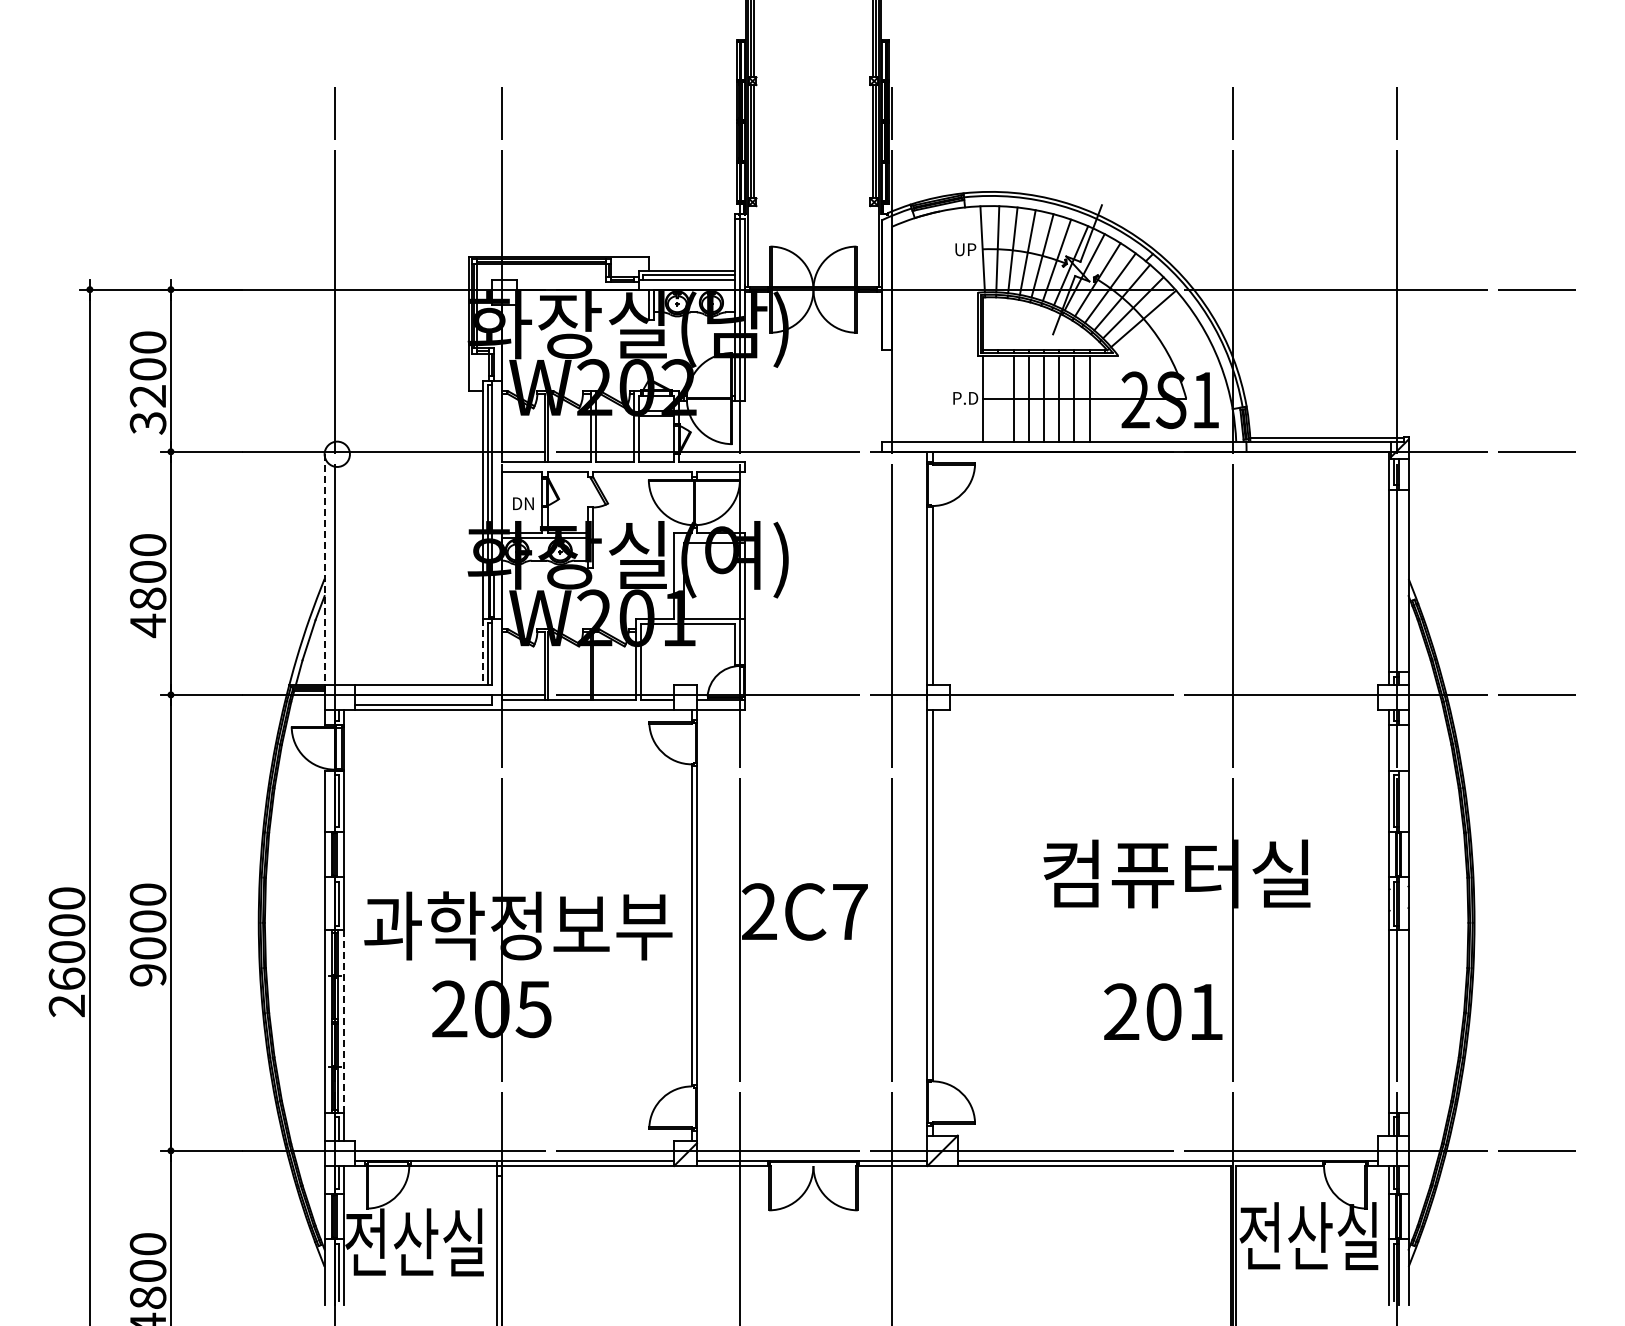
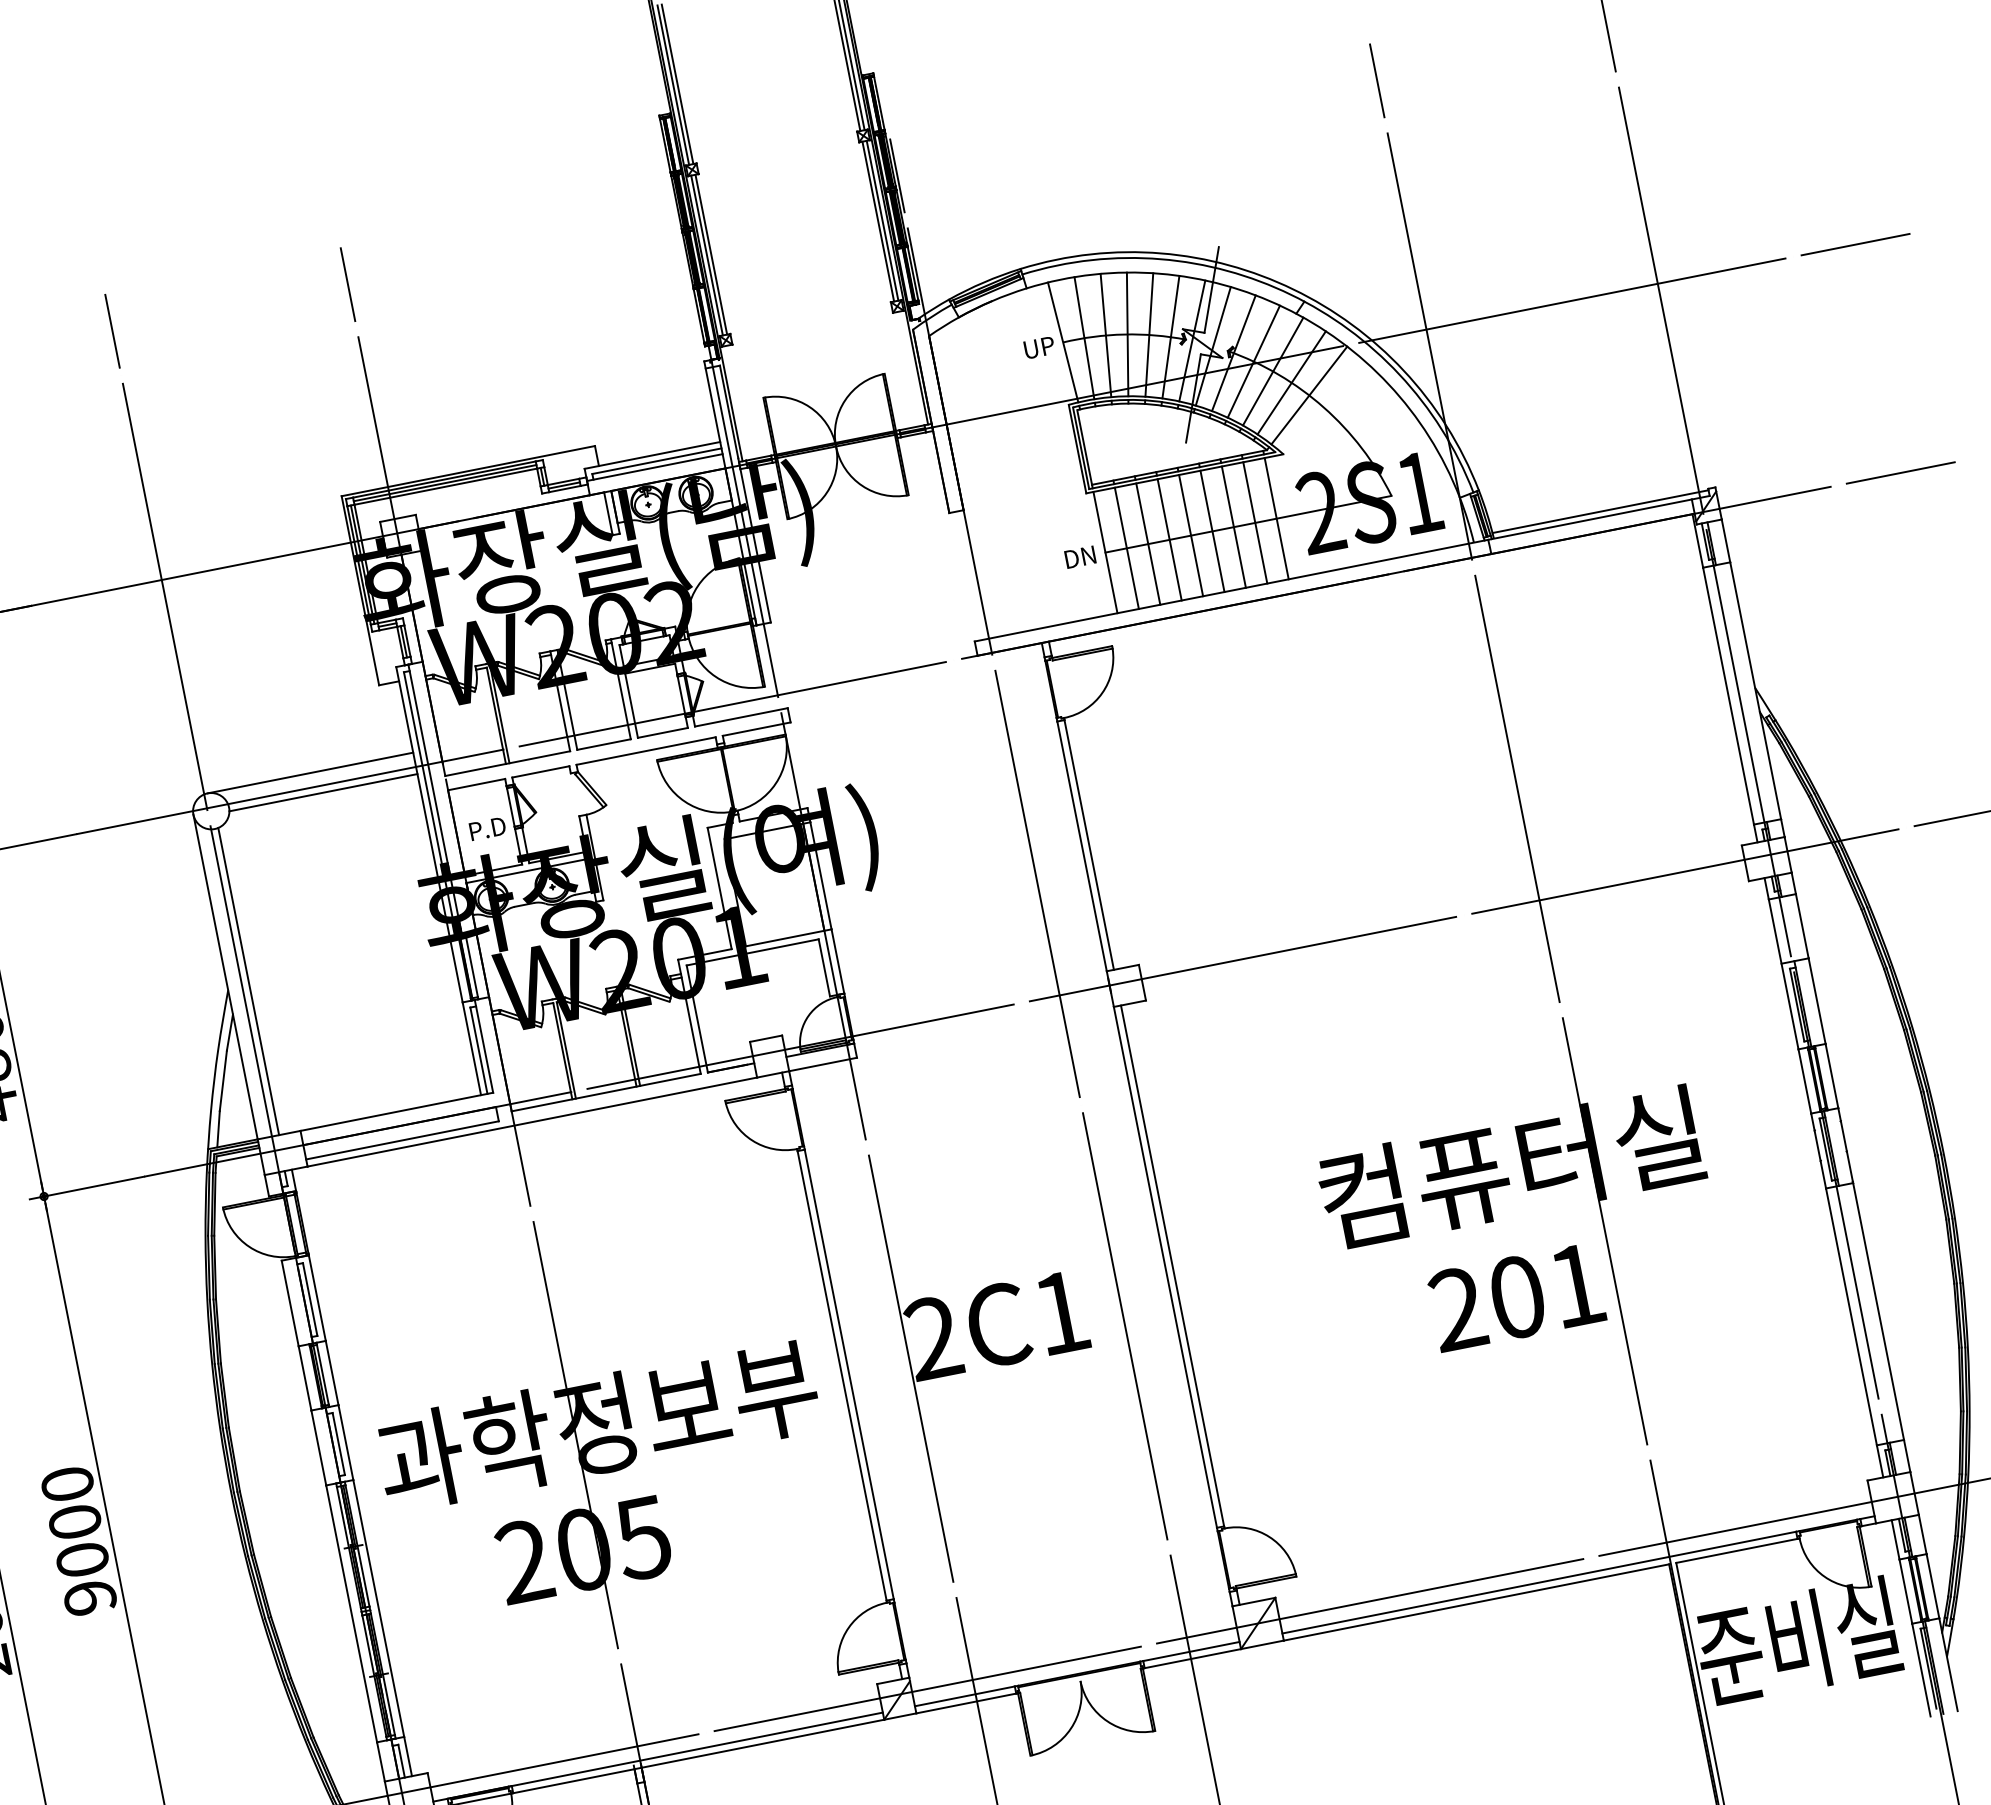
text: (965, 398) -> (1080, 557), P.D -> DN
line: (998, 398) -> (1127, 548), added
line: (1104, 398) -> (1276, 518), added
line: (410, 441) -> (310, 772), added
line: (416, 456) -> (323, 792), added
text: (523, 503) -> (487, 828), DN -> P.D
line: (324, 570) -> (225, 978), dashed -> solid
line: (339, 575) -> (248, 981), added
line: (483, 651) -> (472, 1048), dashed -> solid
text: (850, 911) -> (1061, 1312), 2C7 -> 2C1
text: (1163, 1011) -> (1516, 1296), moved
line: (343, 1021) -> (378, 1608), dashed -> solid
text: (1285, 1236) -> (1765, 1648), 전산실 -> 준비실

